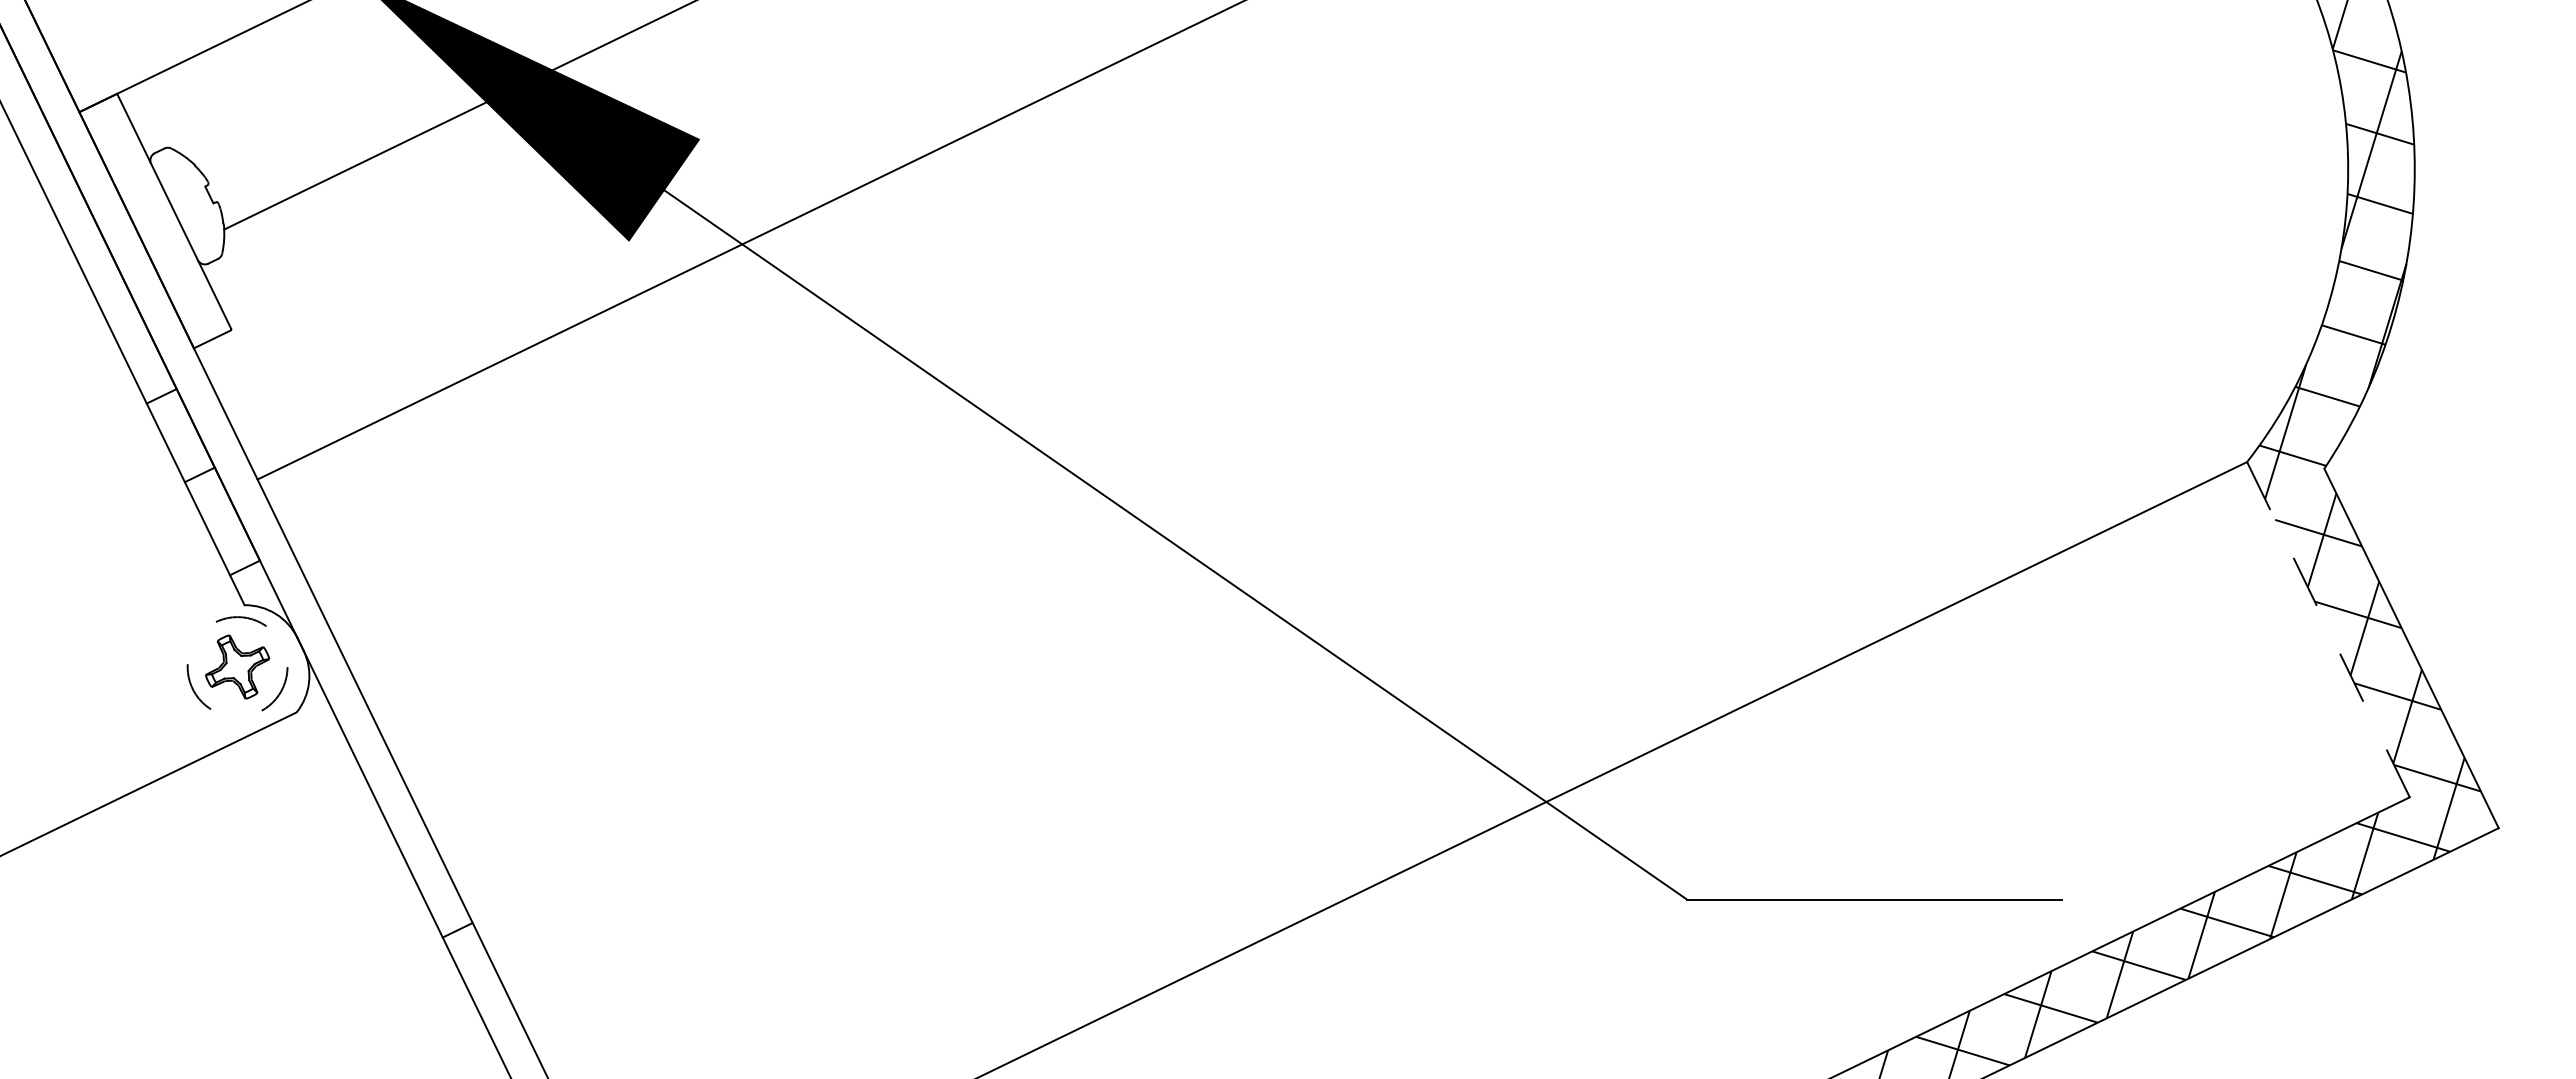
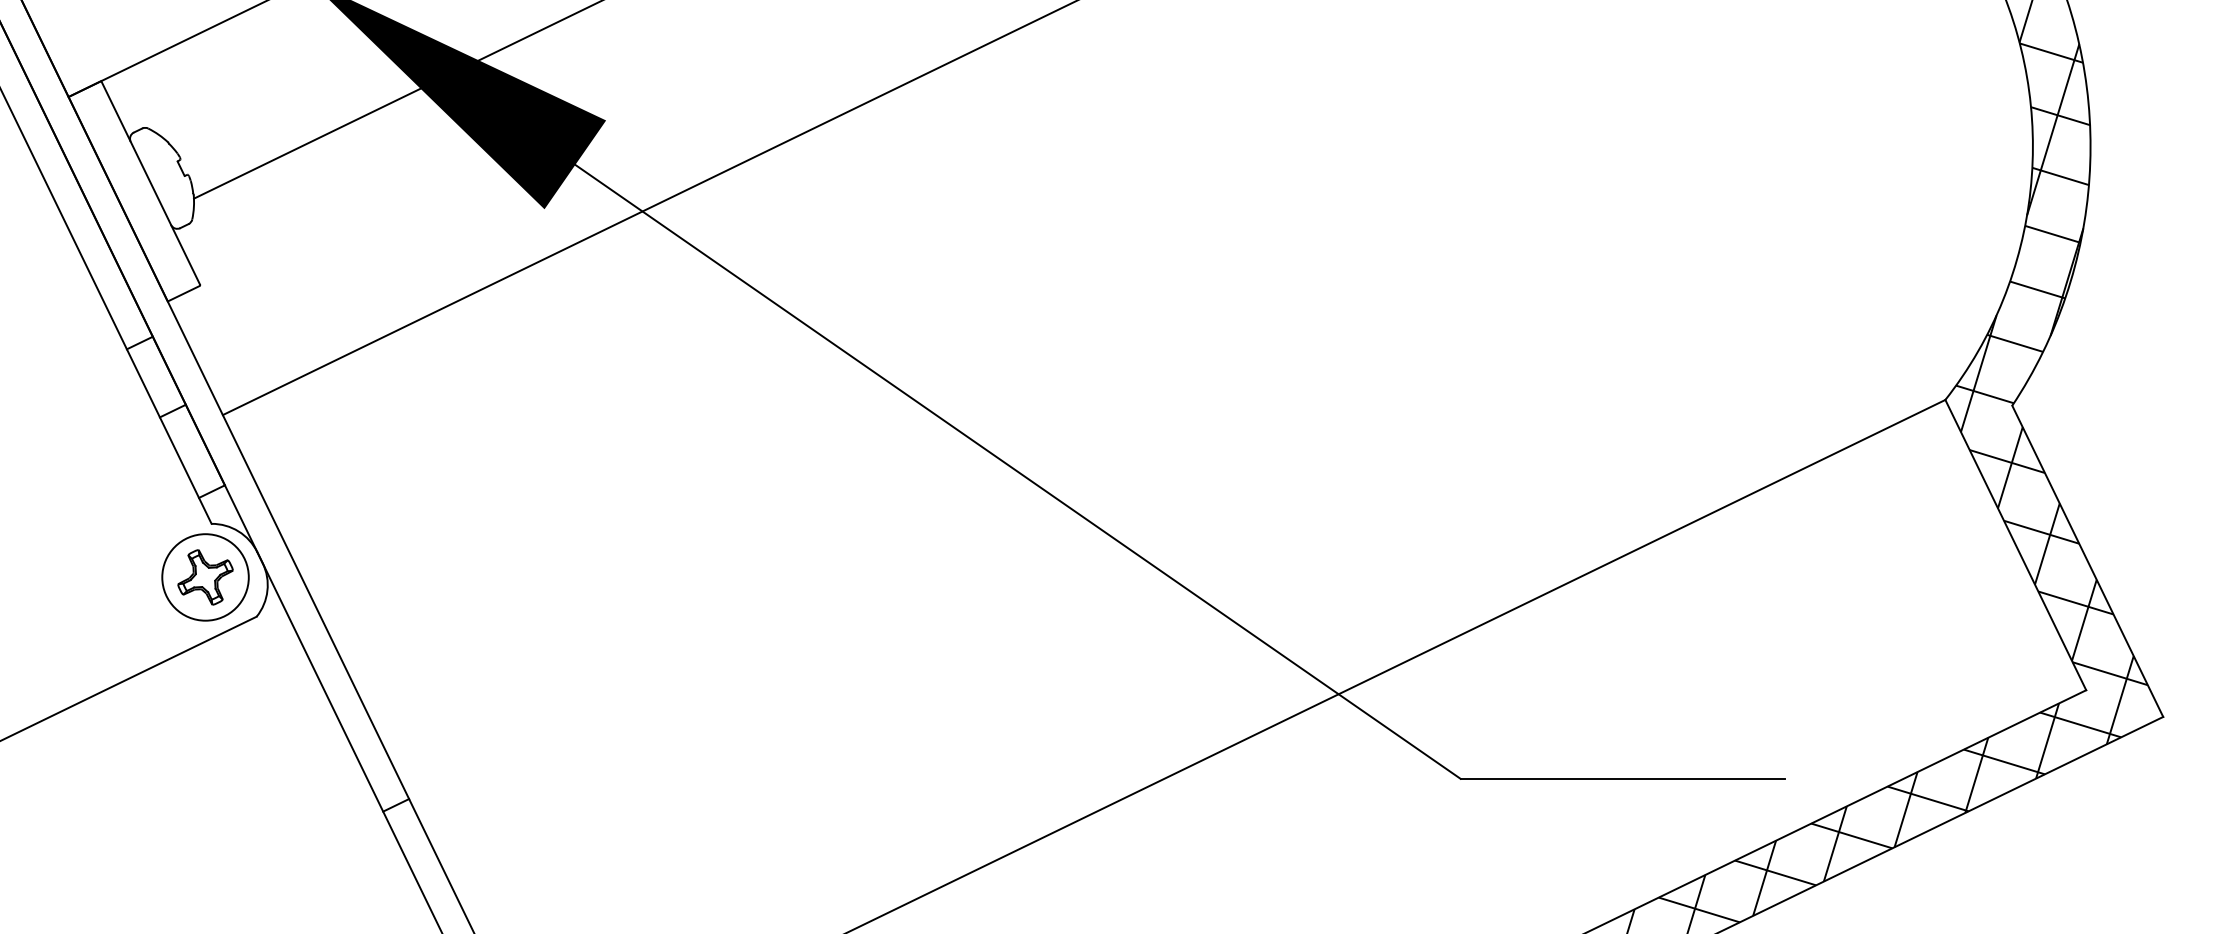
line: (2328, 630) -> (2015, 545), dashed -> solid
circle: (237, 667) -> (205, 577), dashed -> solid

